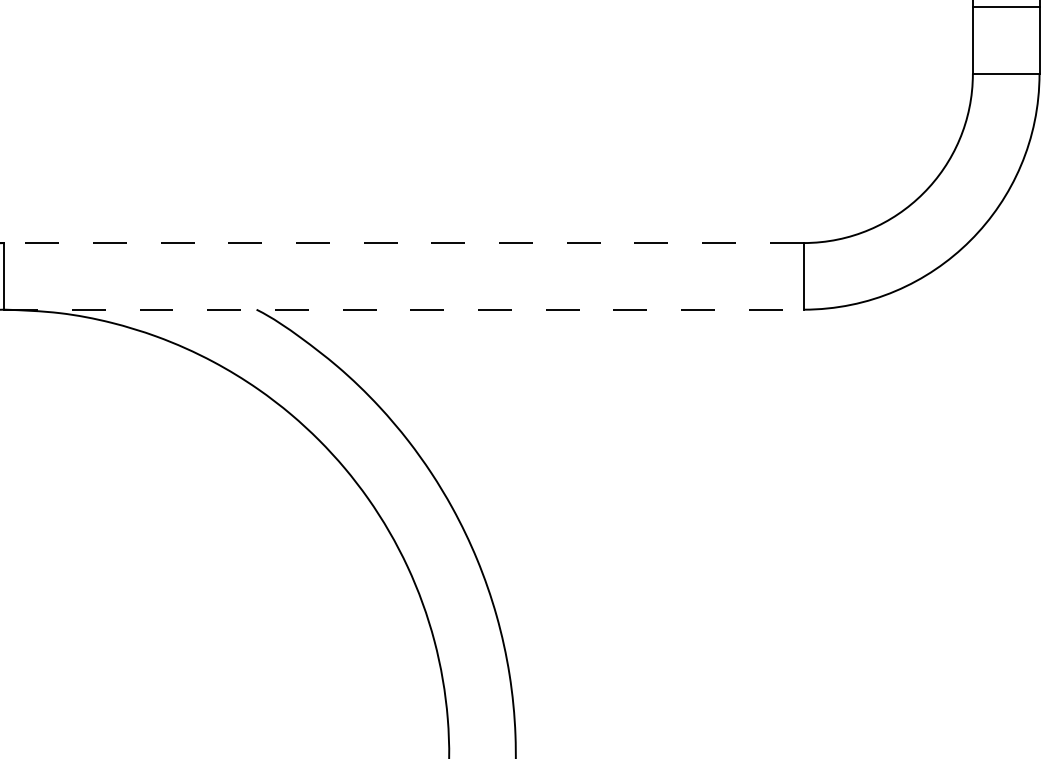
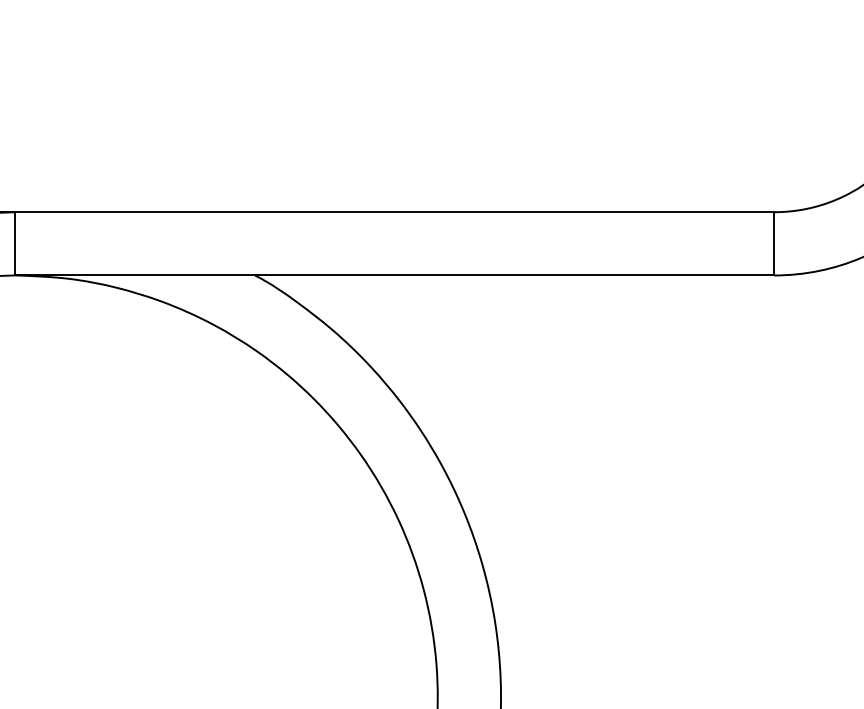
line: (403, 243) -> (394, 212), dashed -> solid
line: (403, 309) -> (394, 275), dashed -> solid

